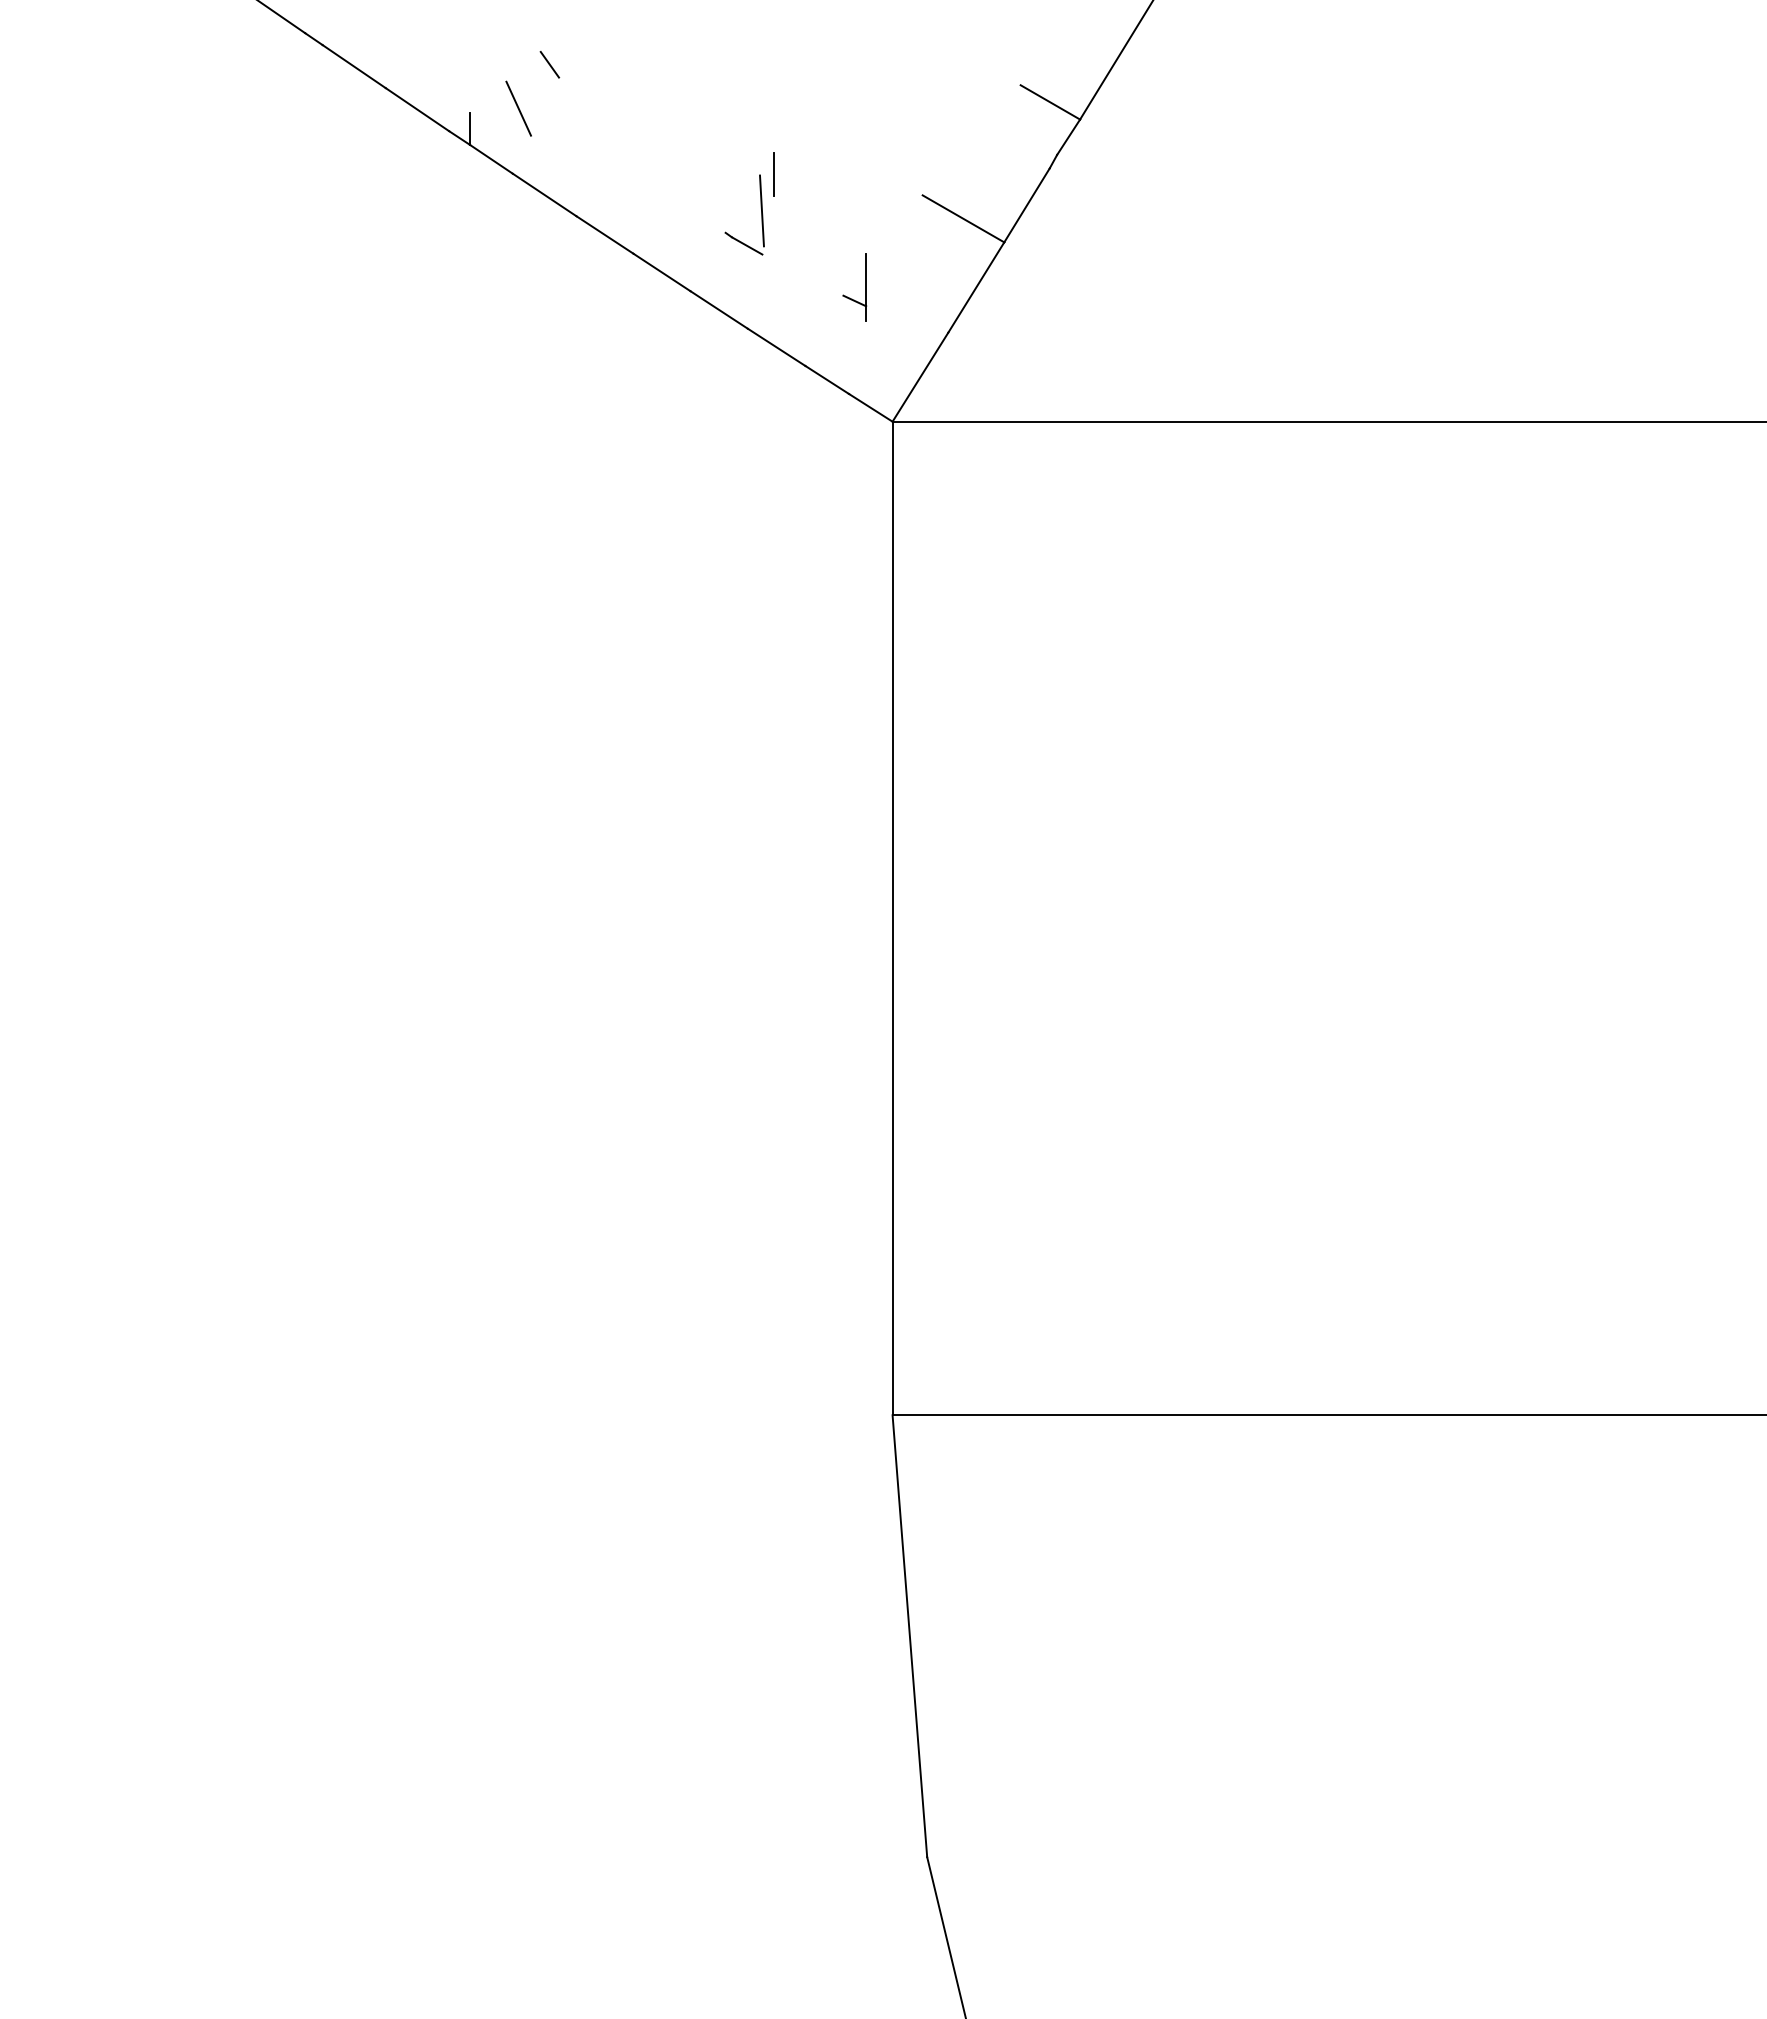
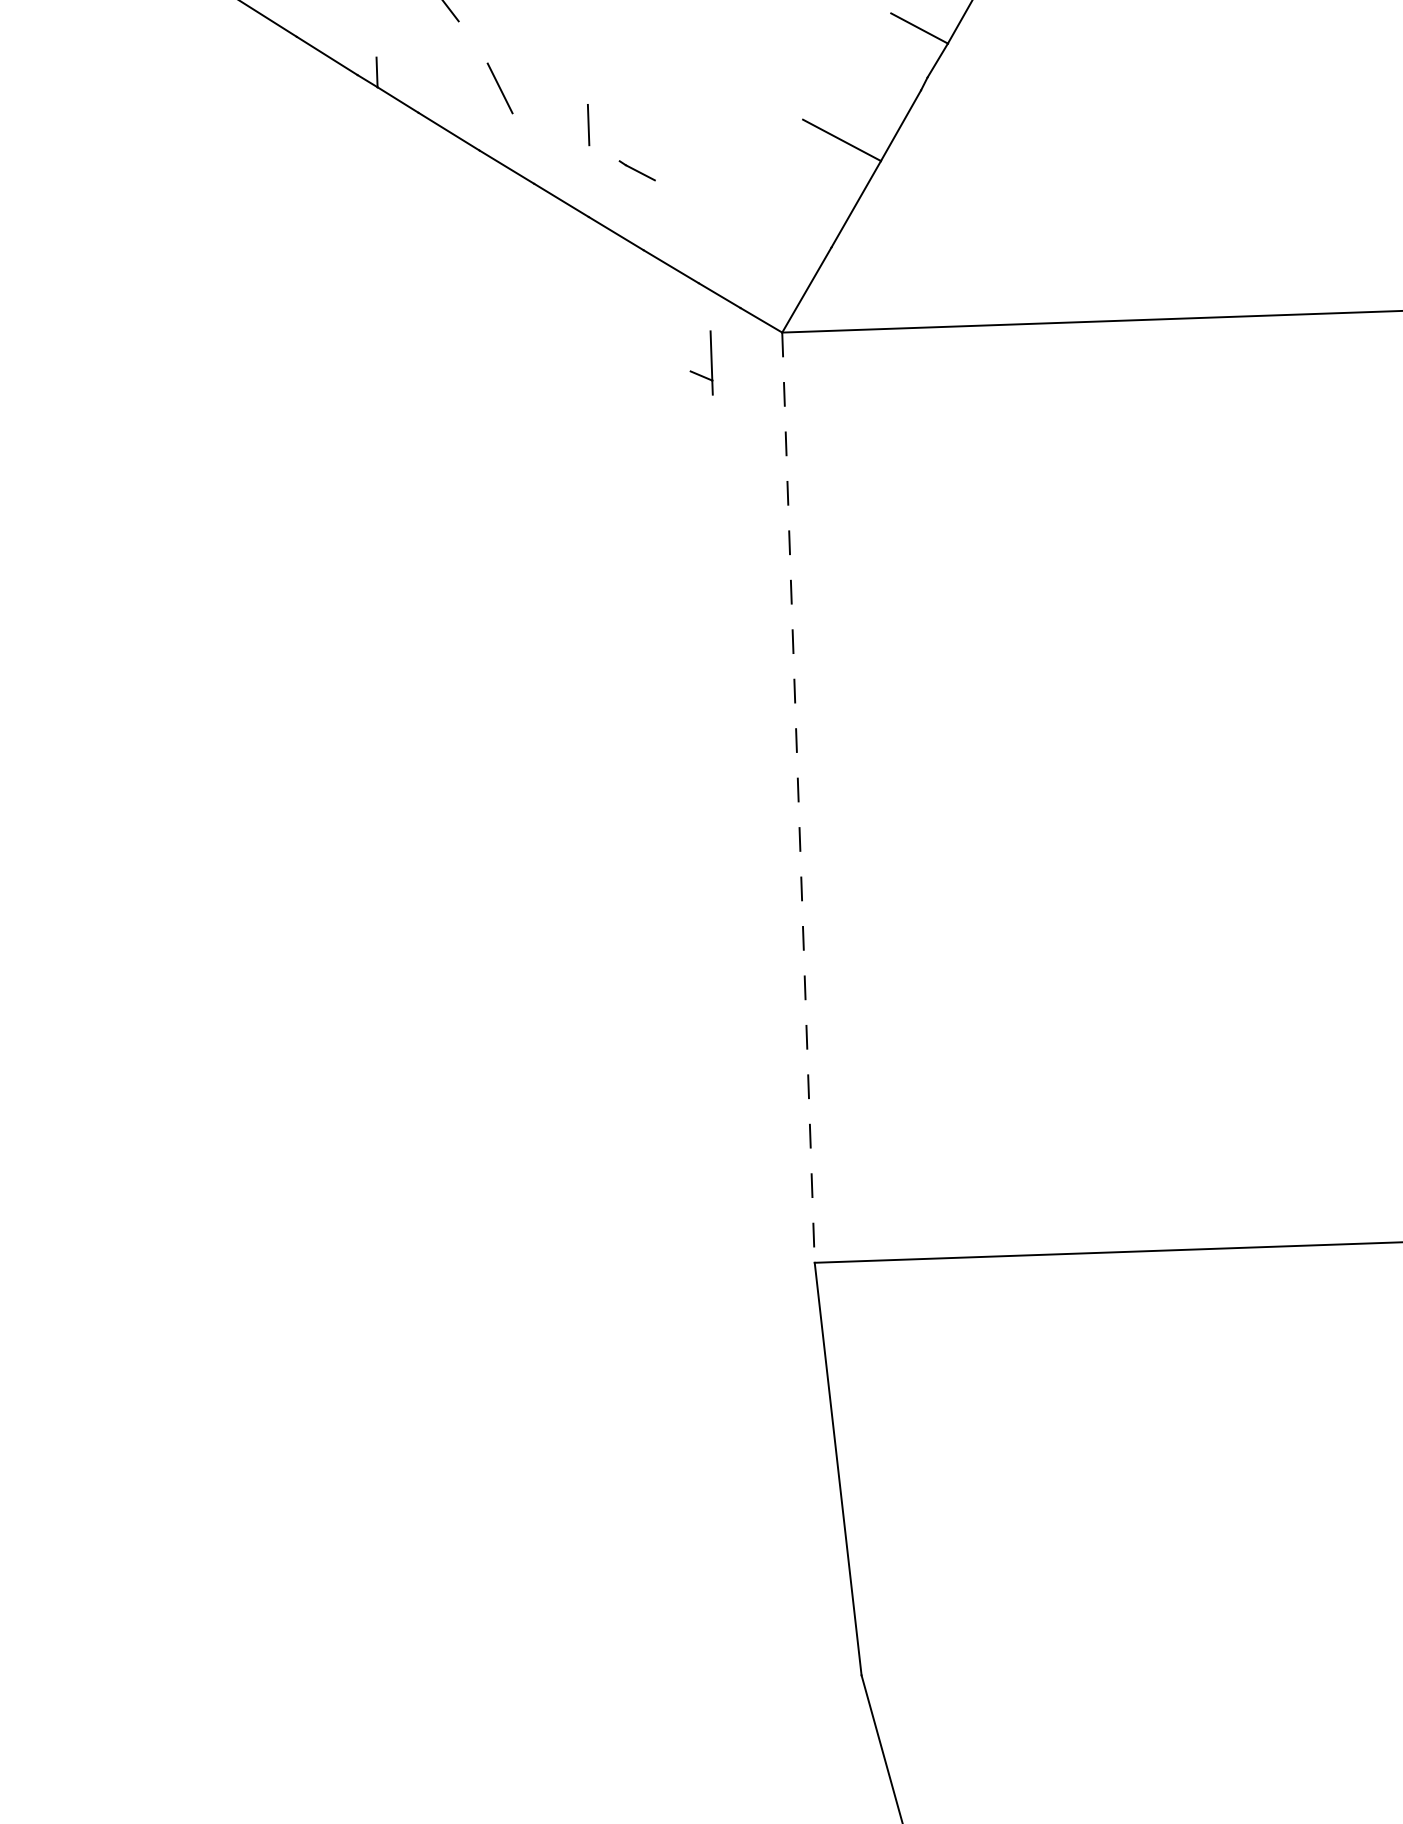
line: (518, 108) -> (499, 88), moved
line: (773, 174) -> (588, 125), moved
line: (761, 210) -> (652, 139), removed
part: (865, 287) -> (711, 363), moved
line: (892, 918) -> (798, 797), solid -> dashed

